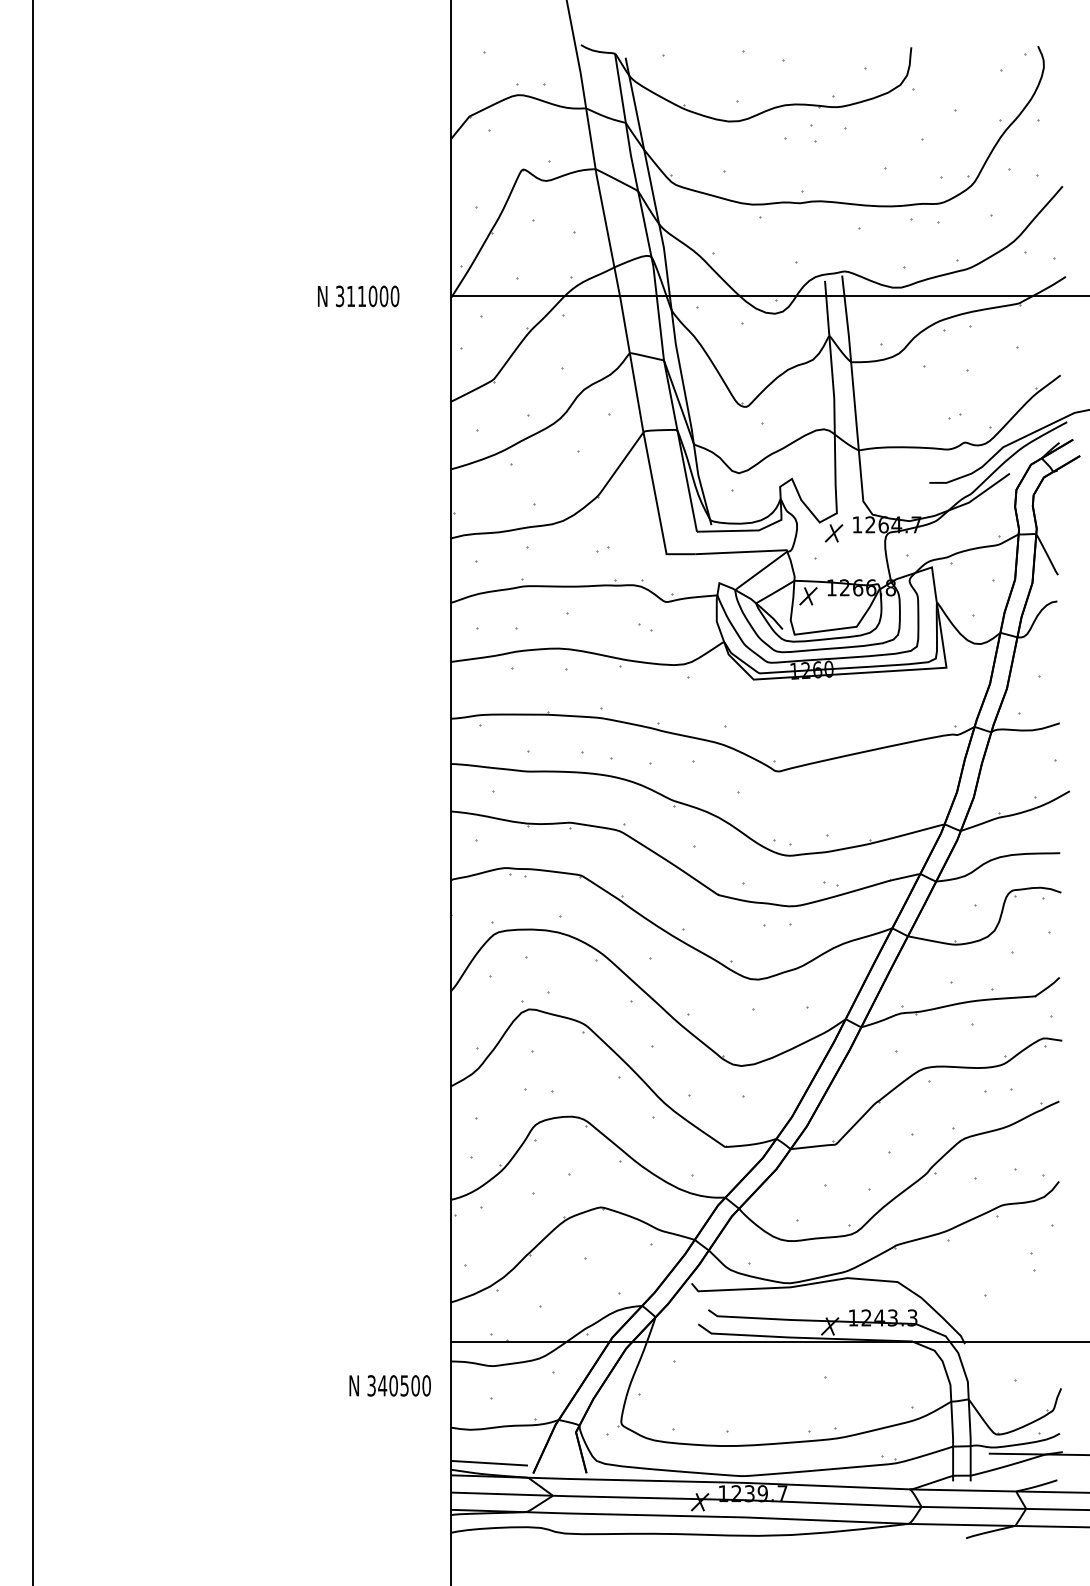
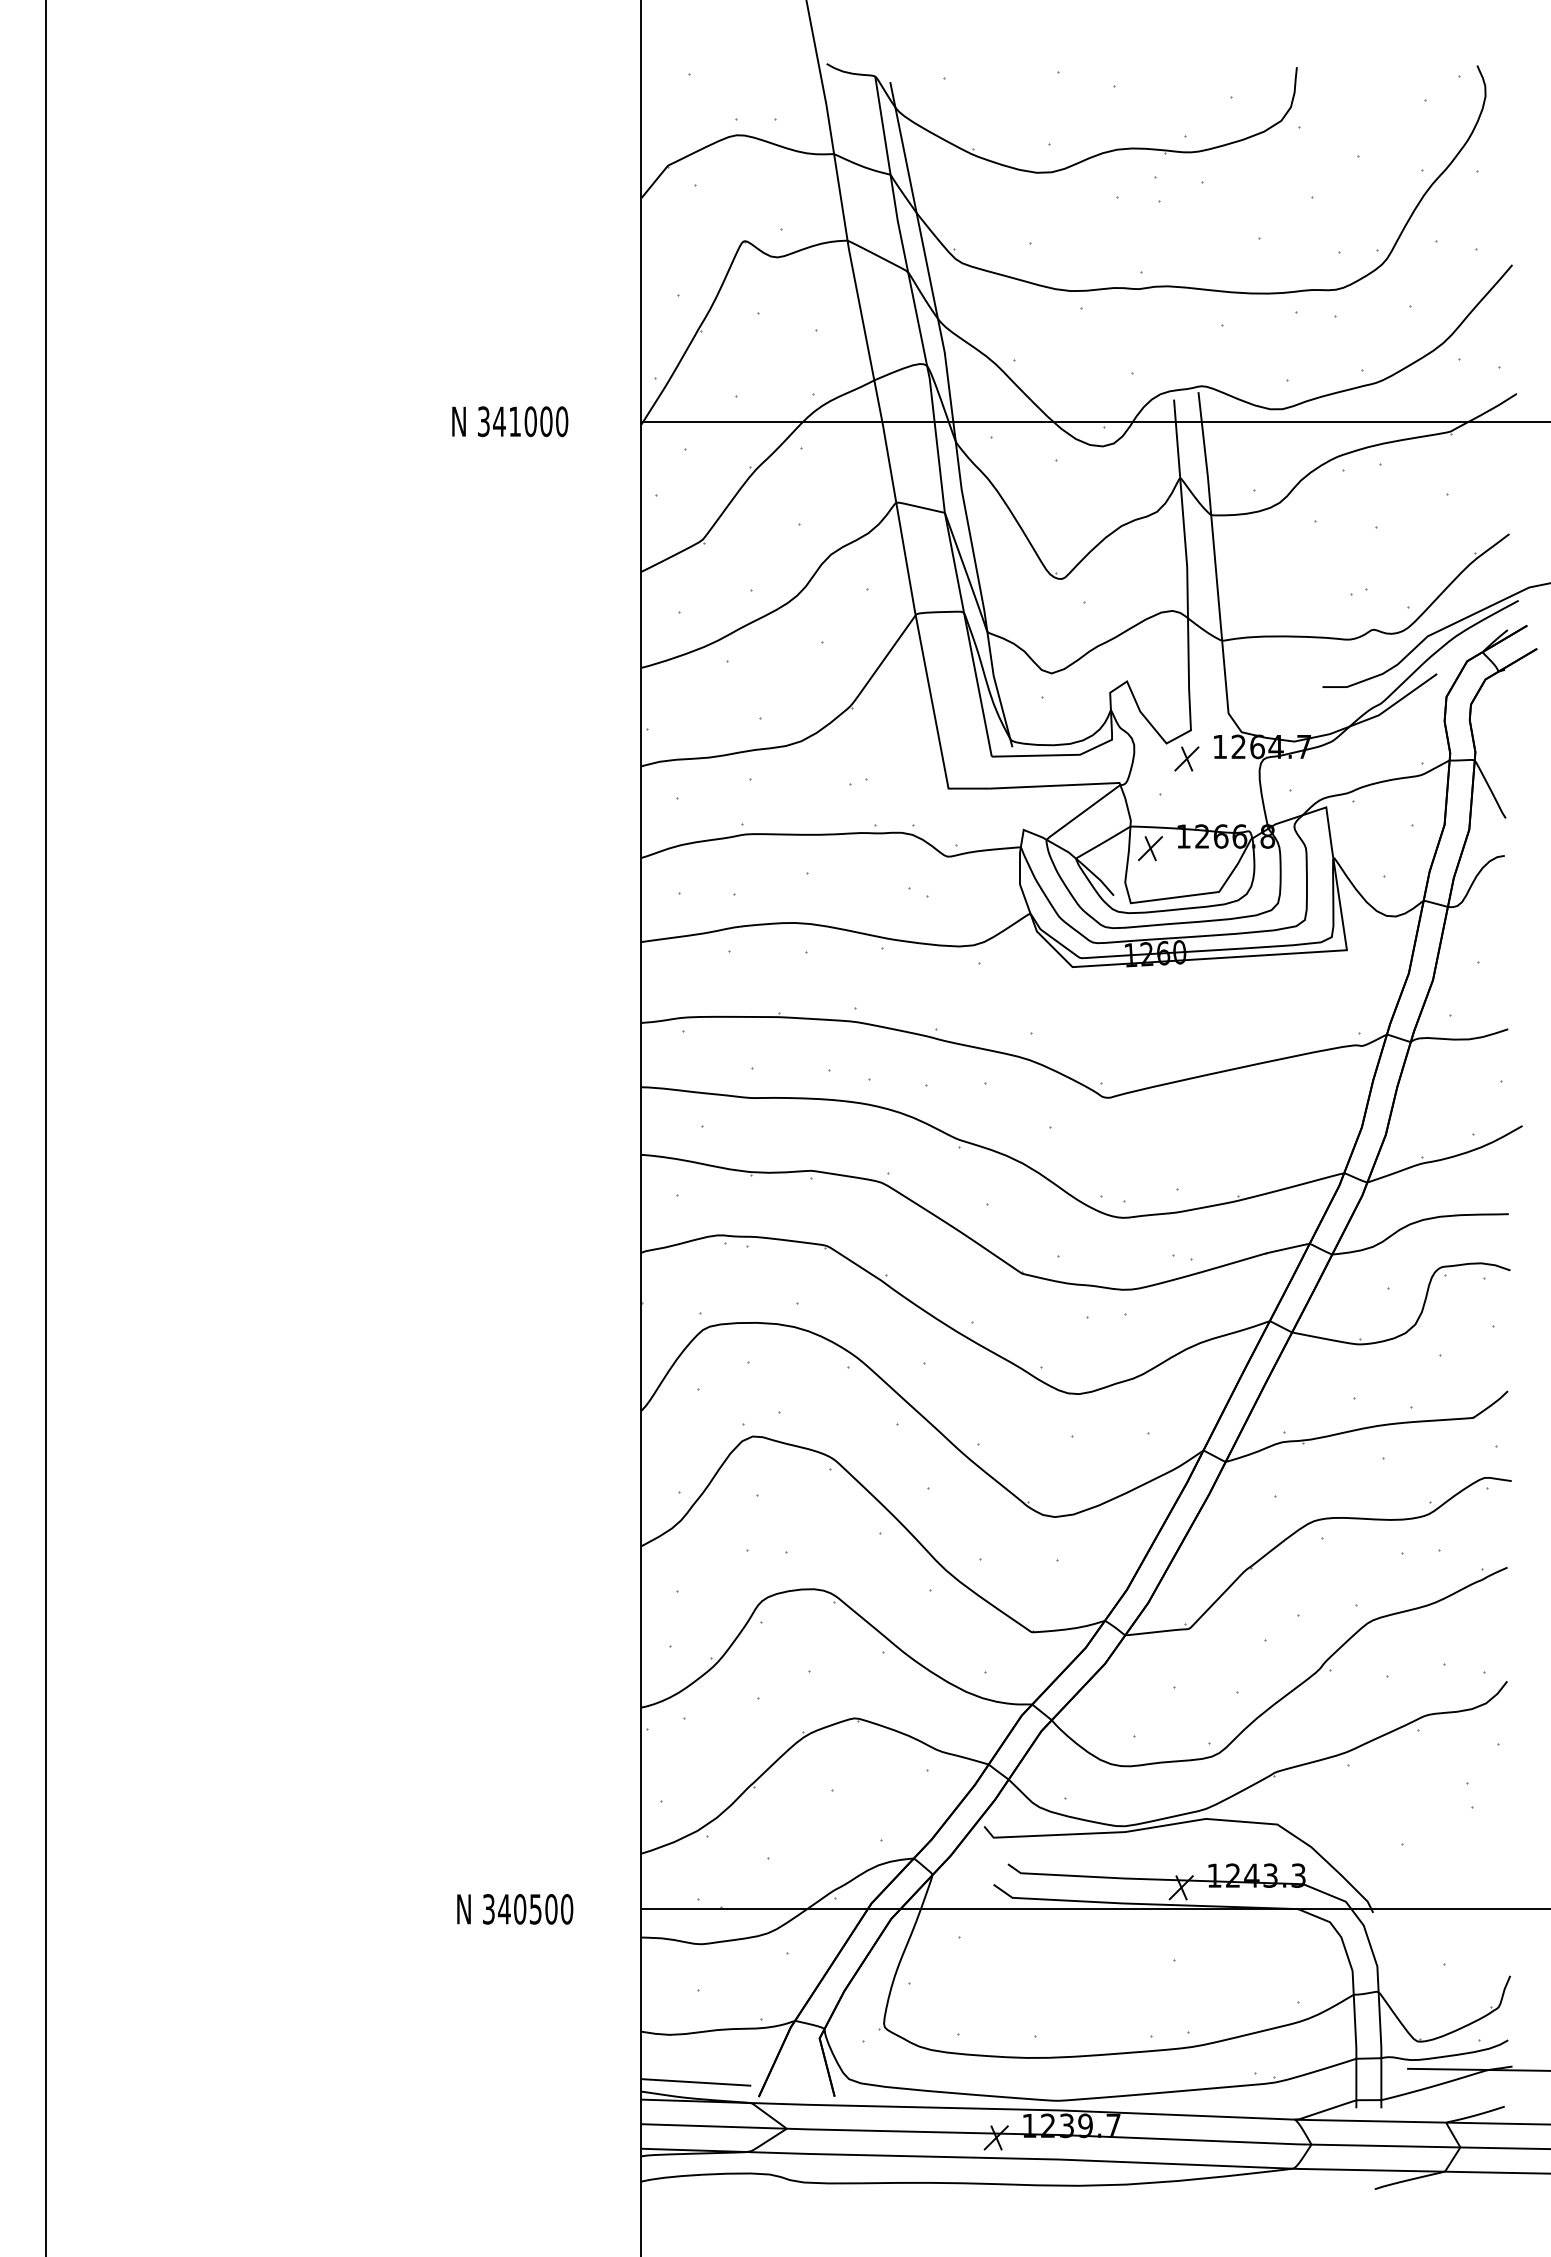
text: (351, 296) -> (499, 421), 311000 -> 341000
text: (390, 1385) -> (515, 1909), moved

